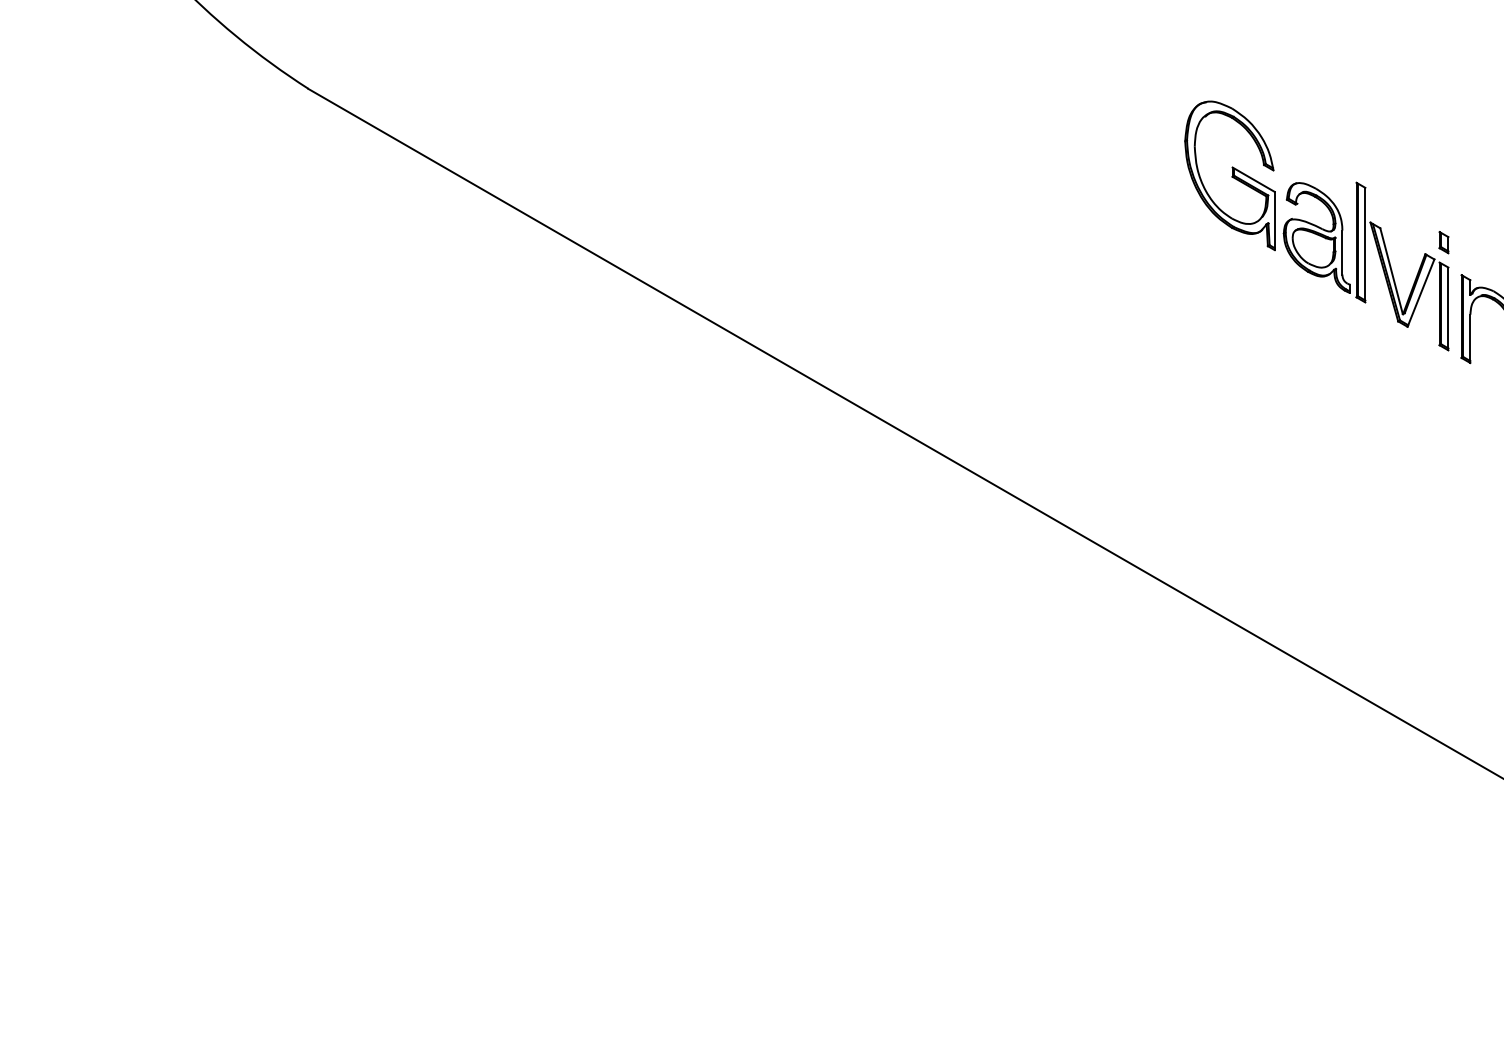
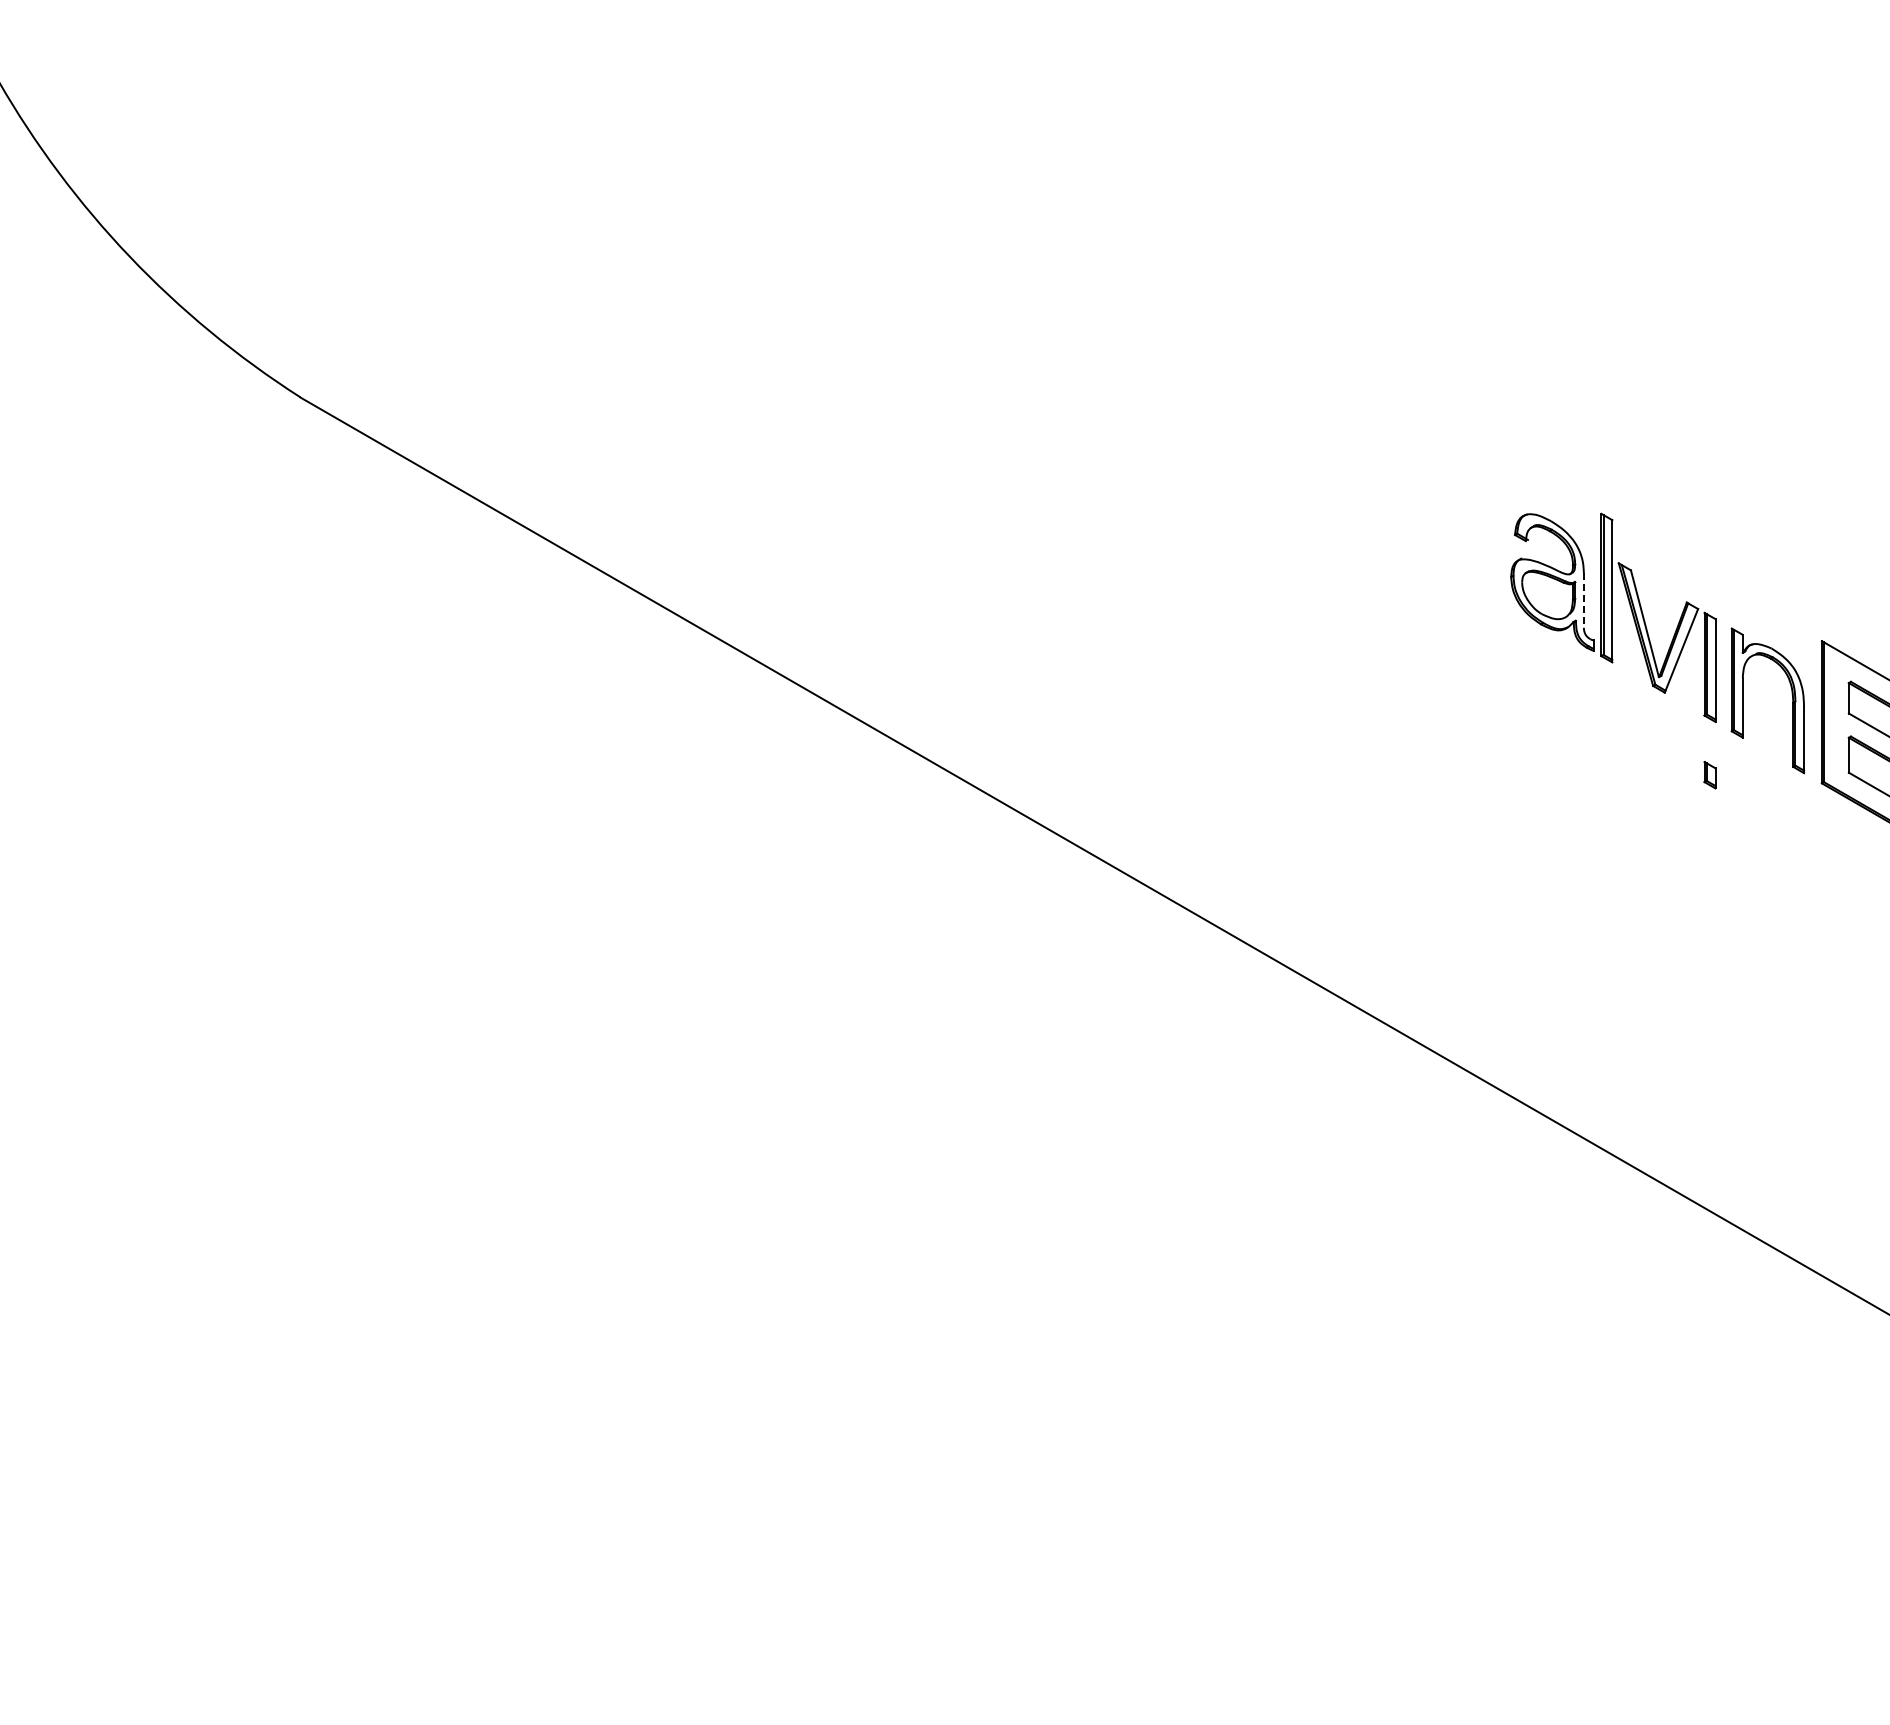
part: (1229, 176) -> (1443, 505), removed
part: (1443, 242) -> (1709, 775), moved
line: (1342, 253) -> (1583, 601), solid -> dashed

